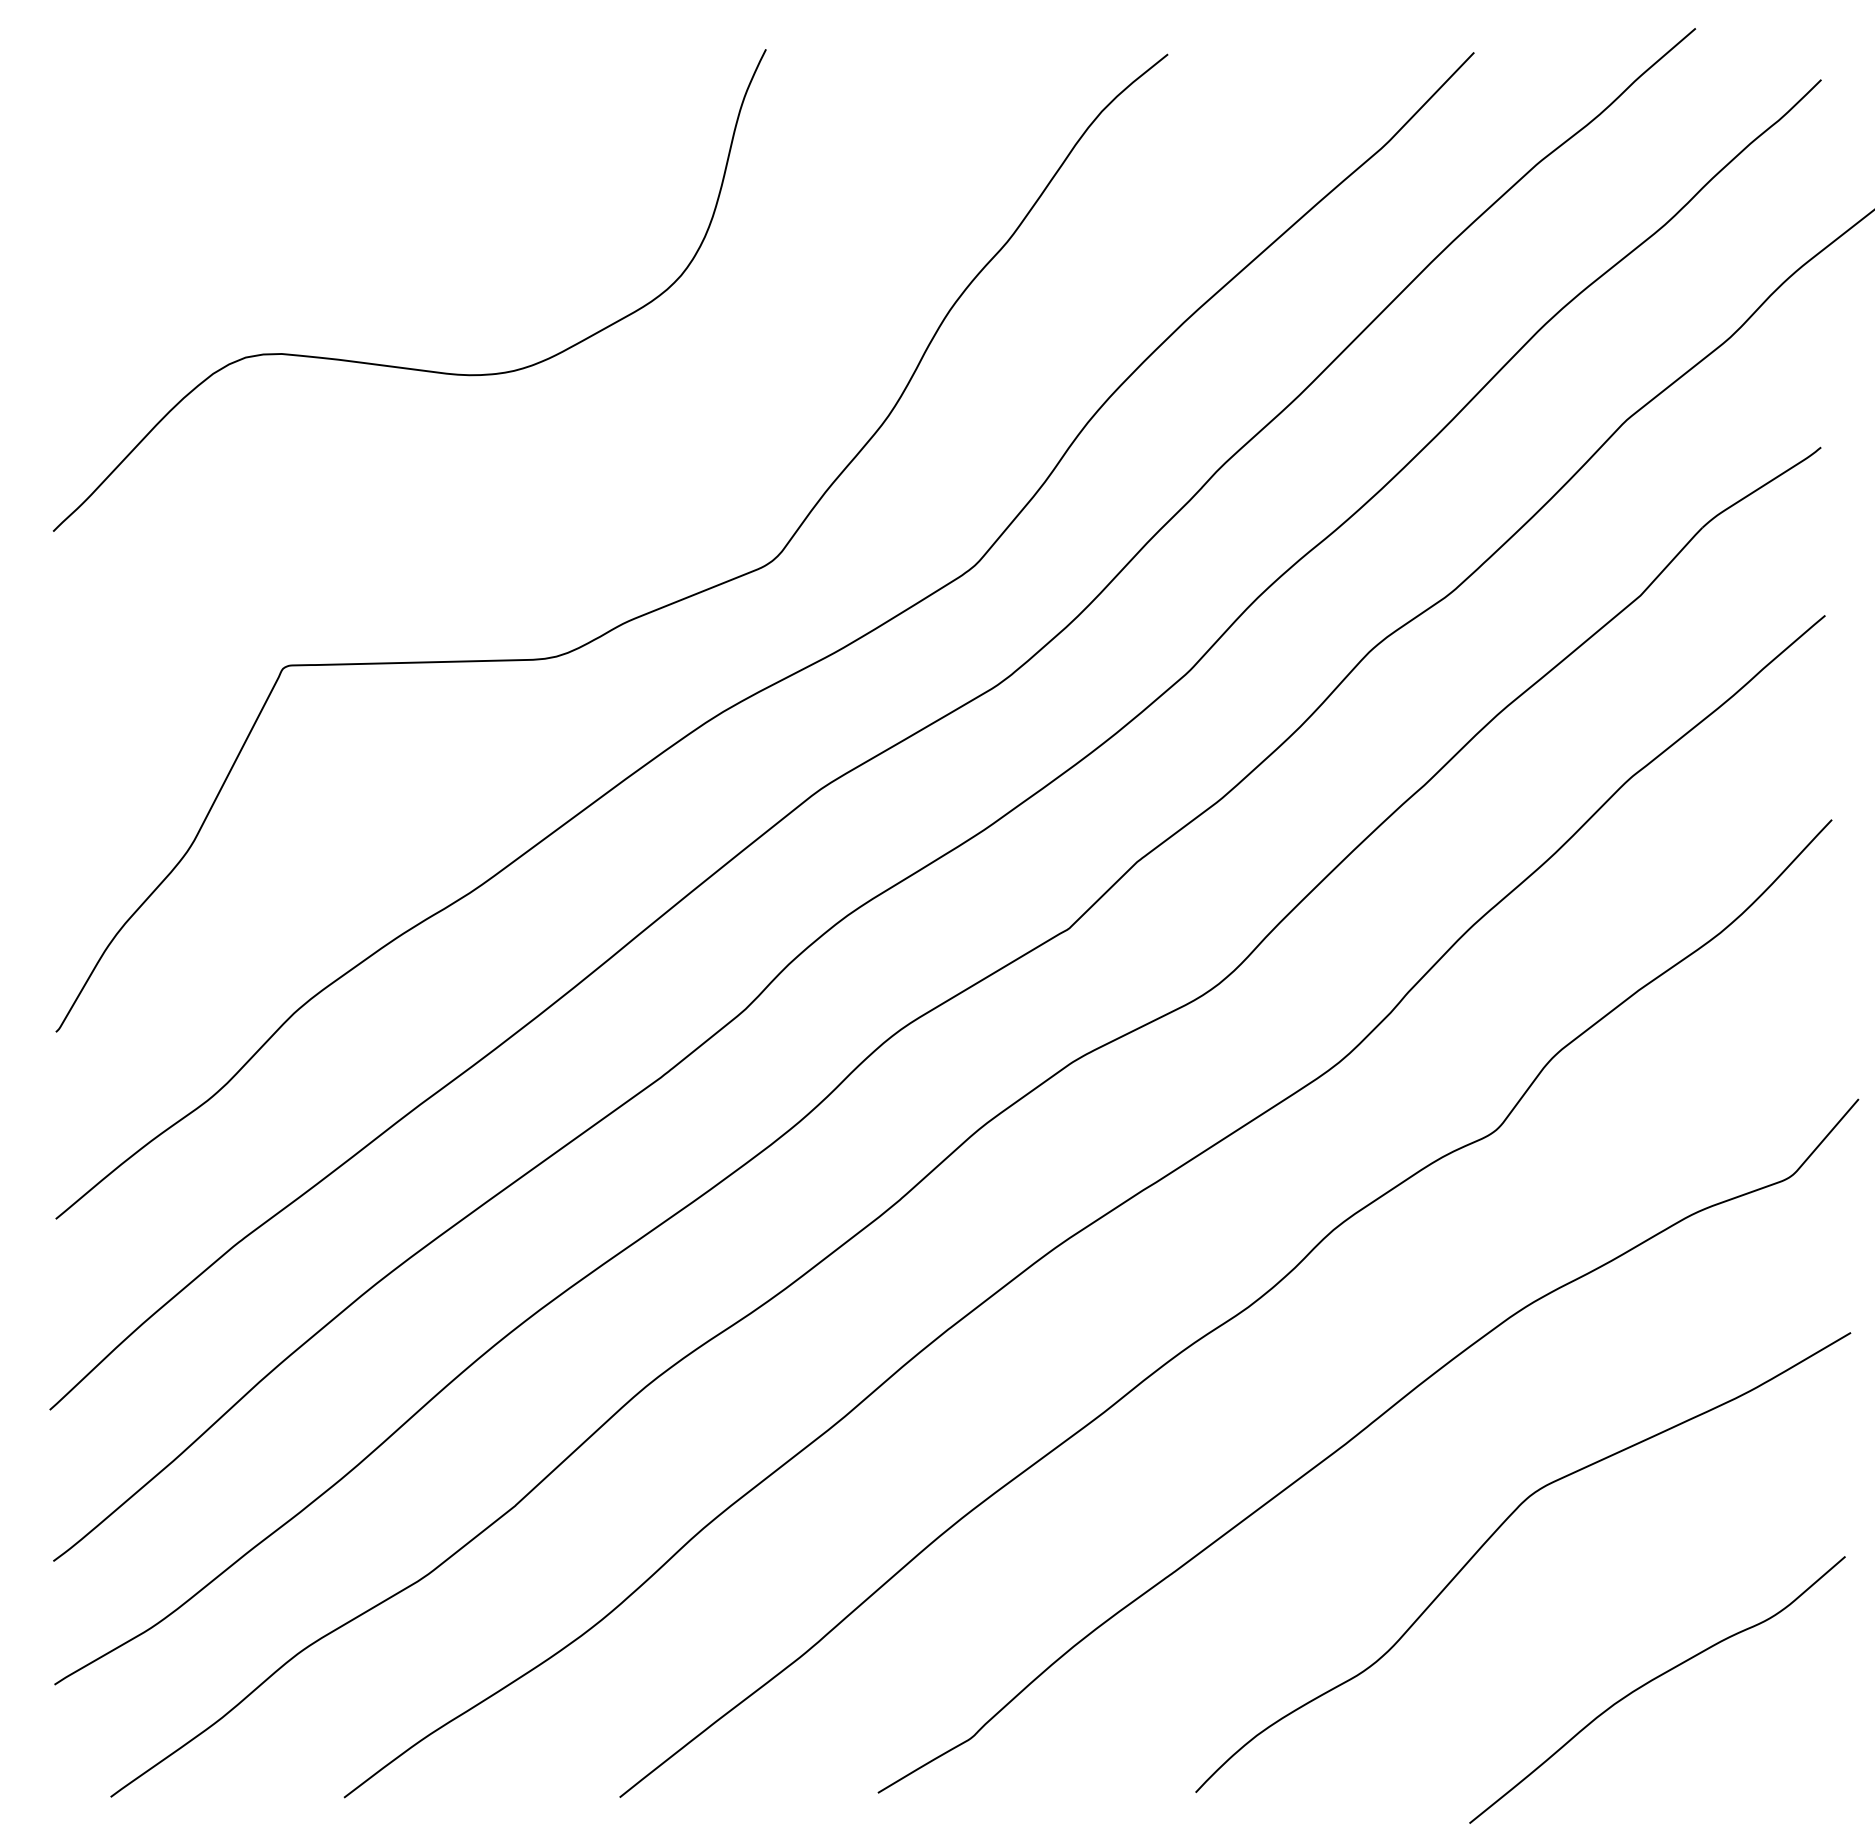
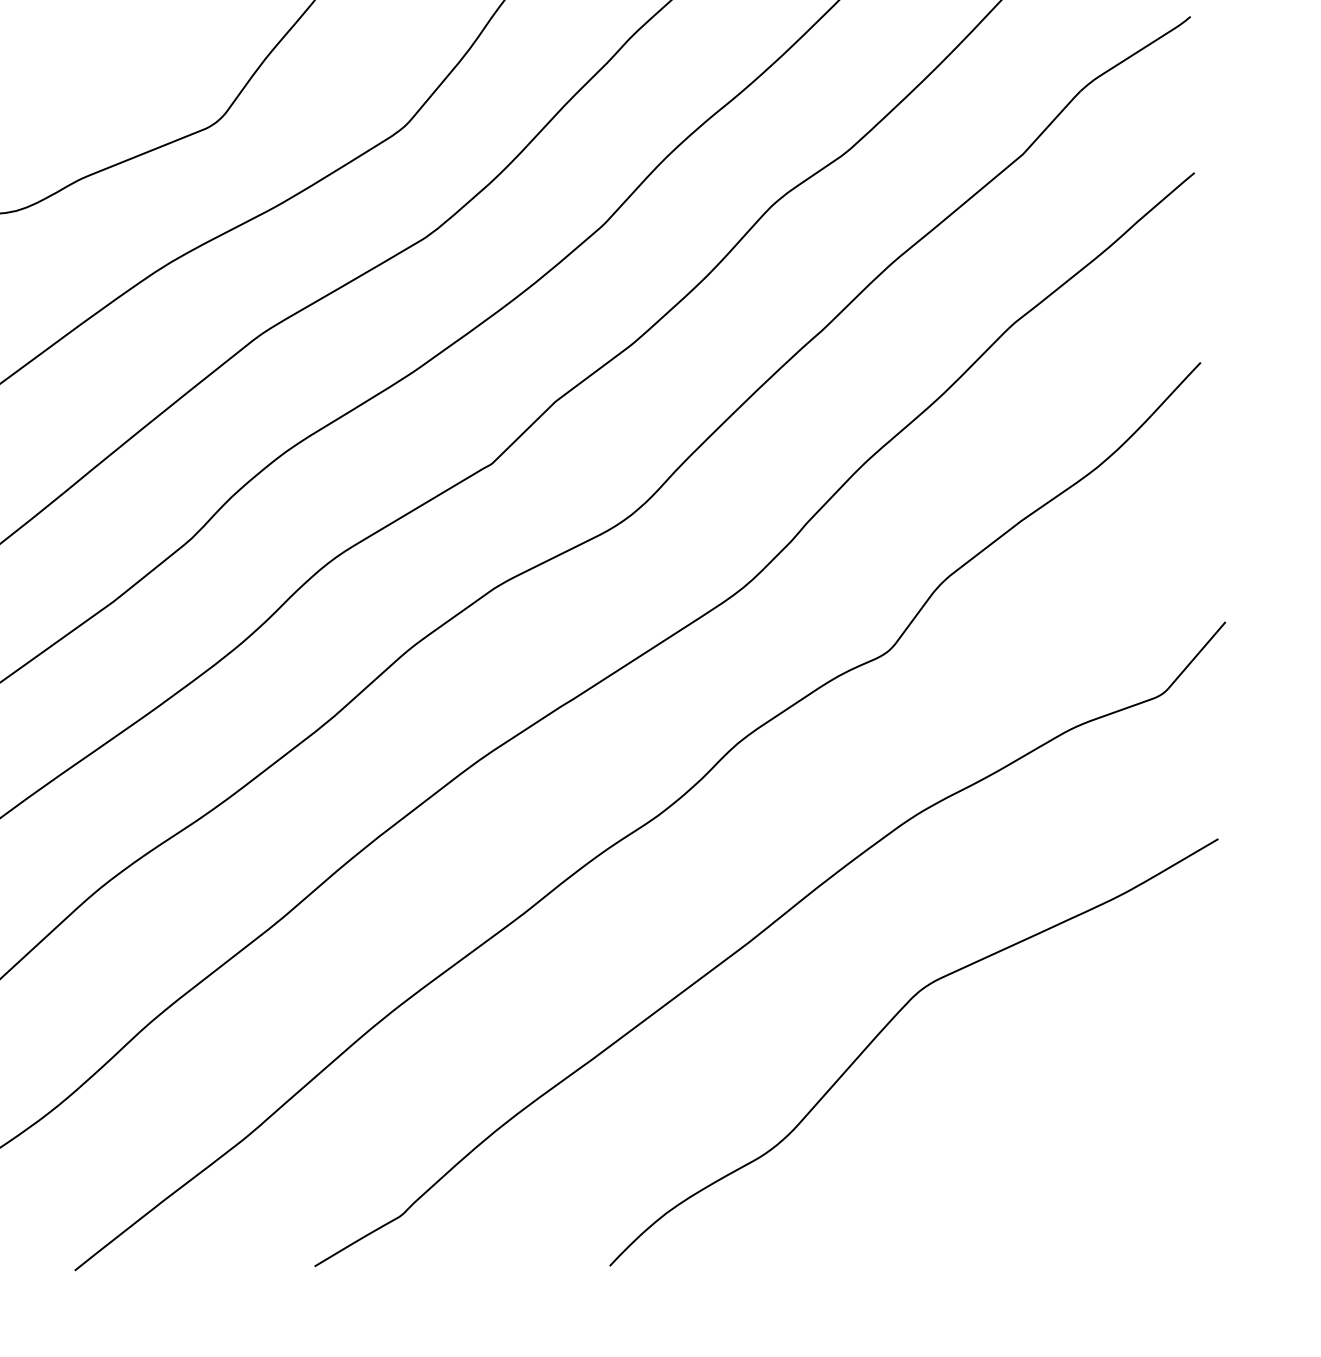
curve: (1652, 1681) -> (1034, 1162), removed

